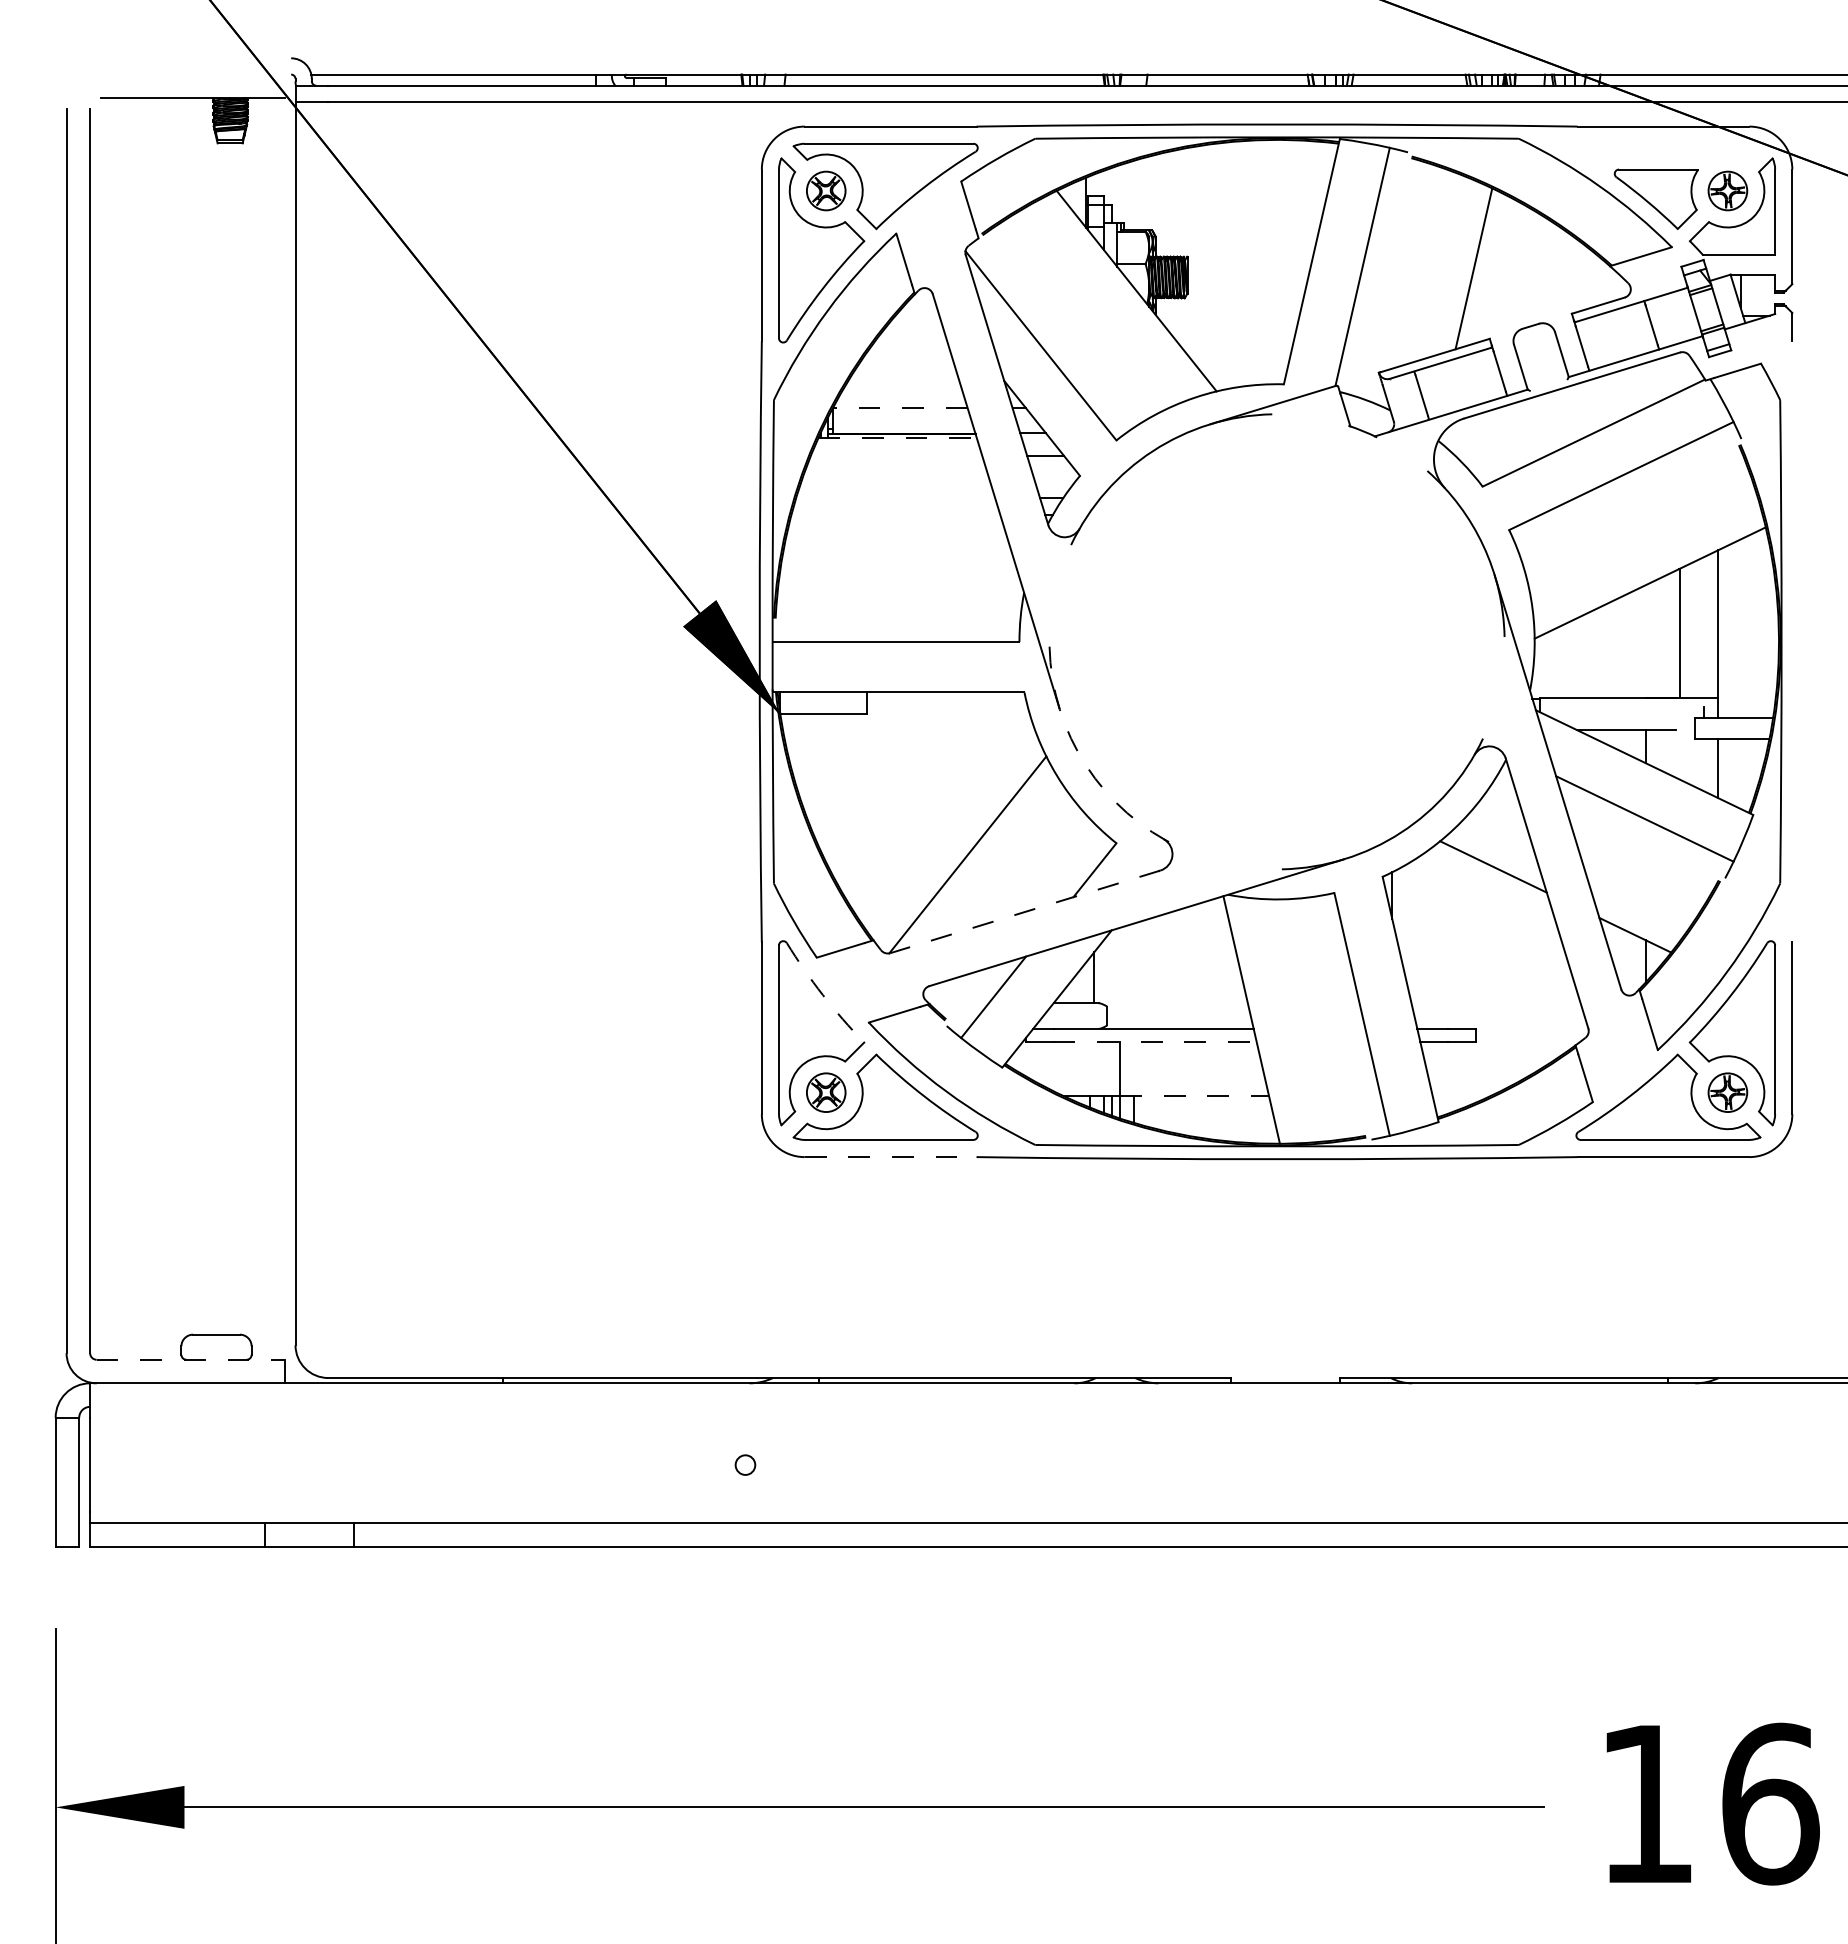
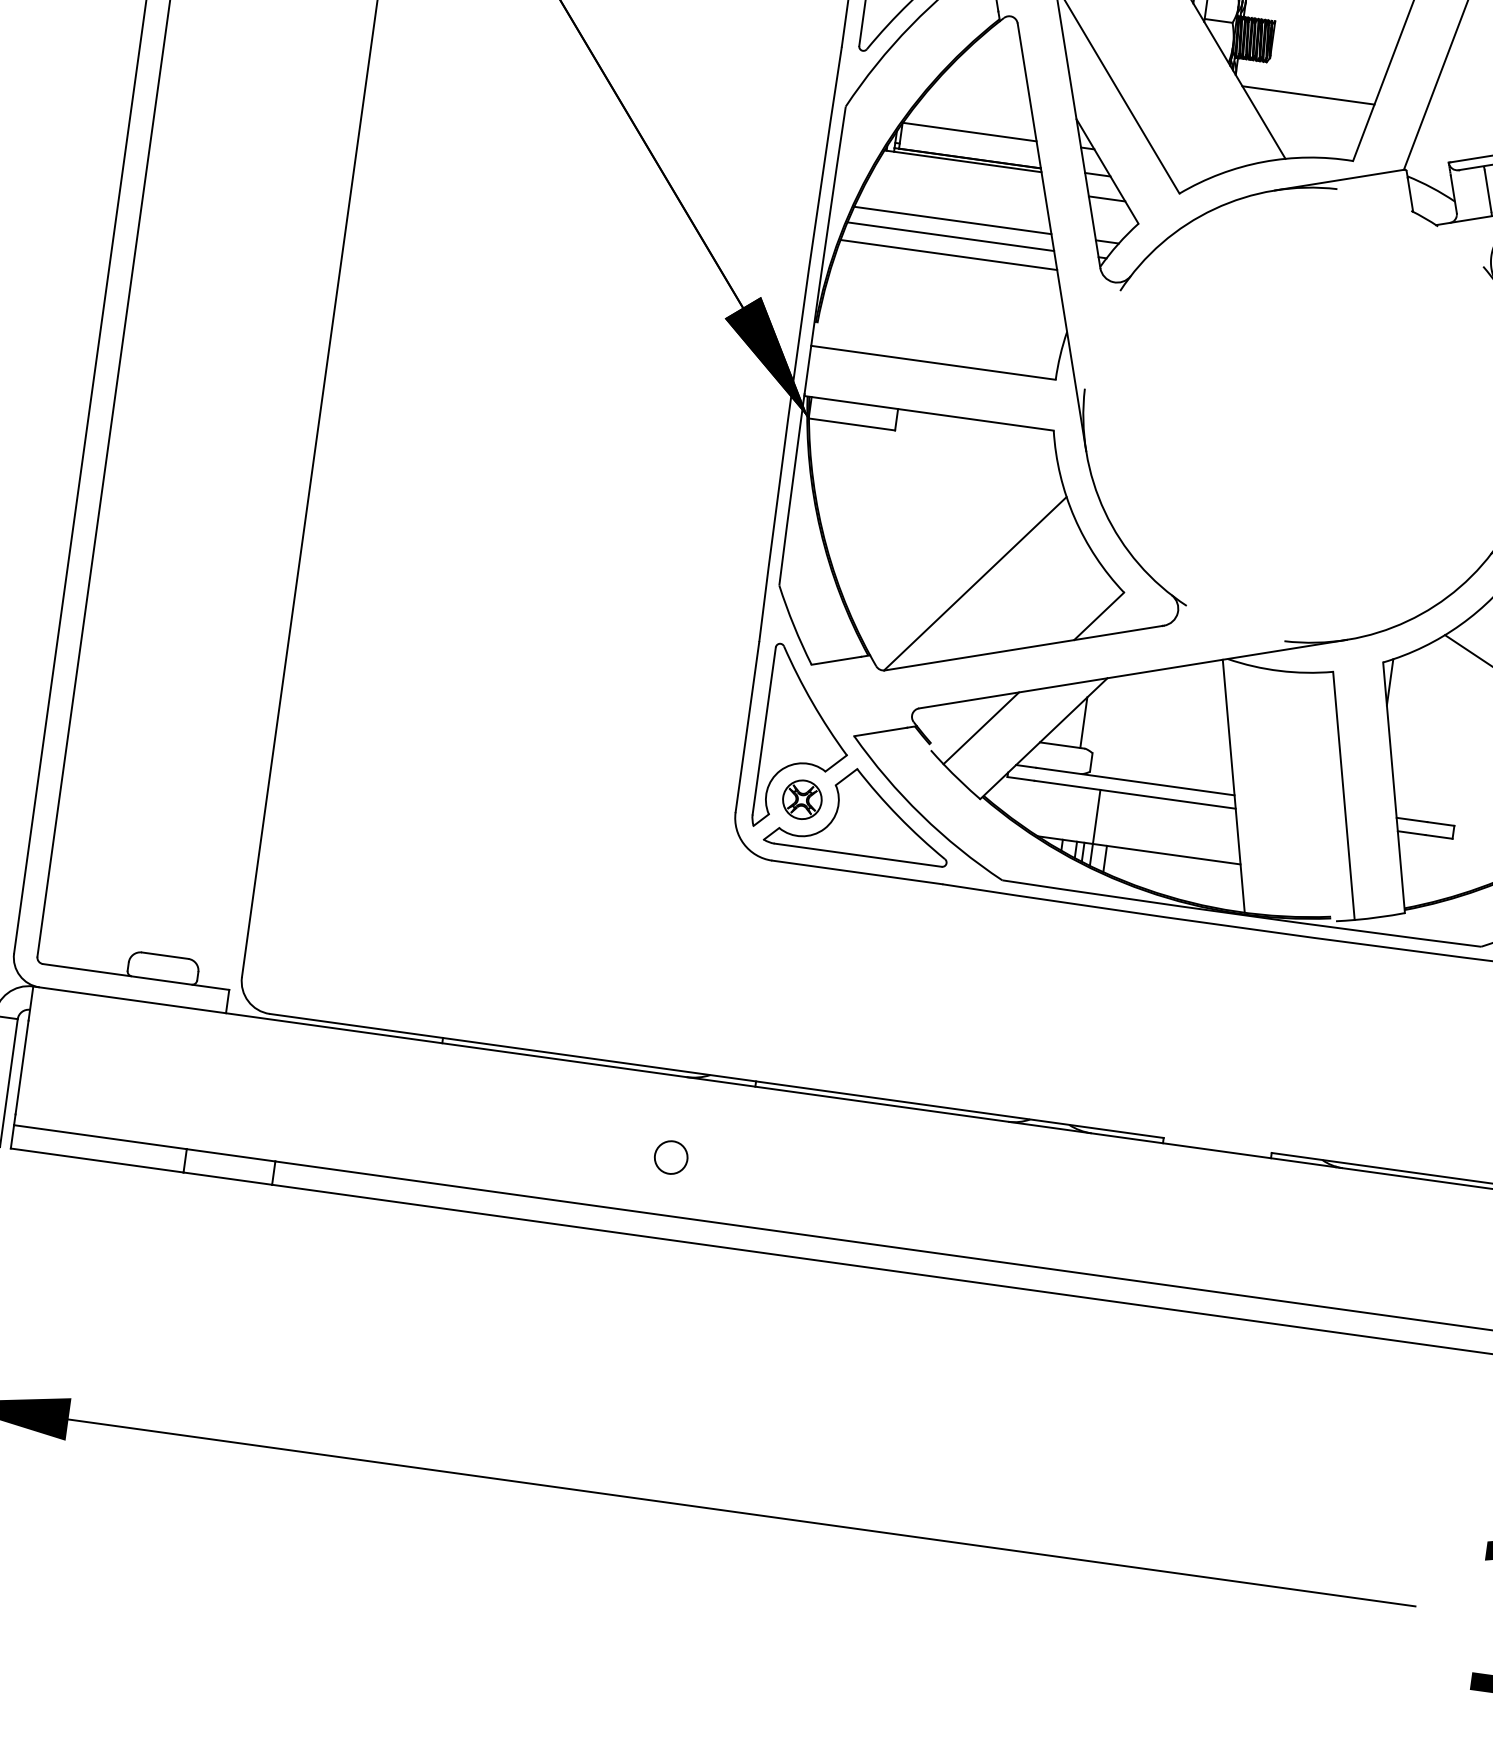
line: (1230, 325) -> (1308, 95), added
line: (899, 408) -> (968, 132), dashed -> solid
line: (898, 438) -> (963, 161), dashed -> solid
line: (895, 498) -> (952, 220), added
line: (895, 514) -> (950, 236), added
line: (896, 532) -> (948, 254), added
arc: (1086, 765) -> (1105, 511), dashed -> solid
line: (1024, 912) -> (1023, 648), dashed -> solid
arc: (822, 995) -> (812, 703), dashed -> solid
line: (1155, 1041) -> (1135, 794), dashed -> solid
line: (1194, 1096) -> (1166, 854), dashed -> solid
line: (890, 1157) -> (857, 872), dashed -> solid
line: (191, 1359) -> (137, 976), dashed -> solid
circle: (745, 1464) -> (671, 1156), size x1.67

